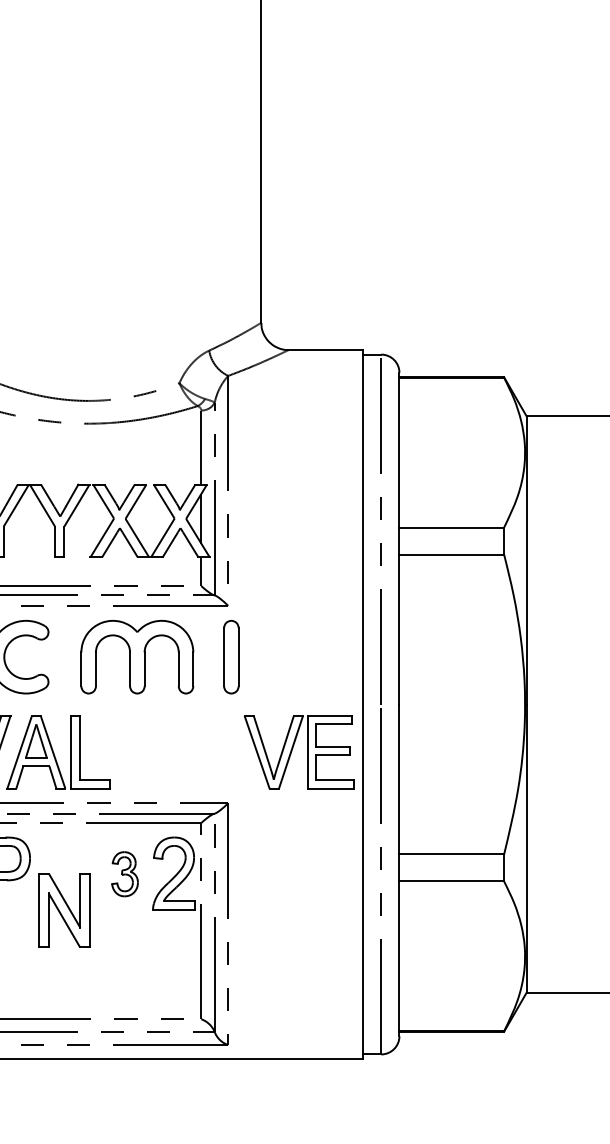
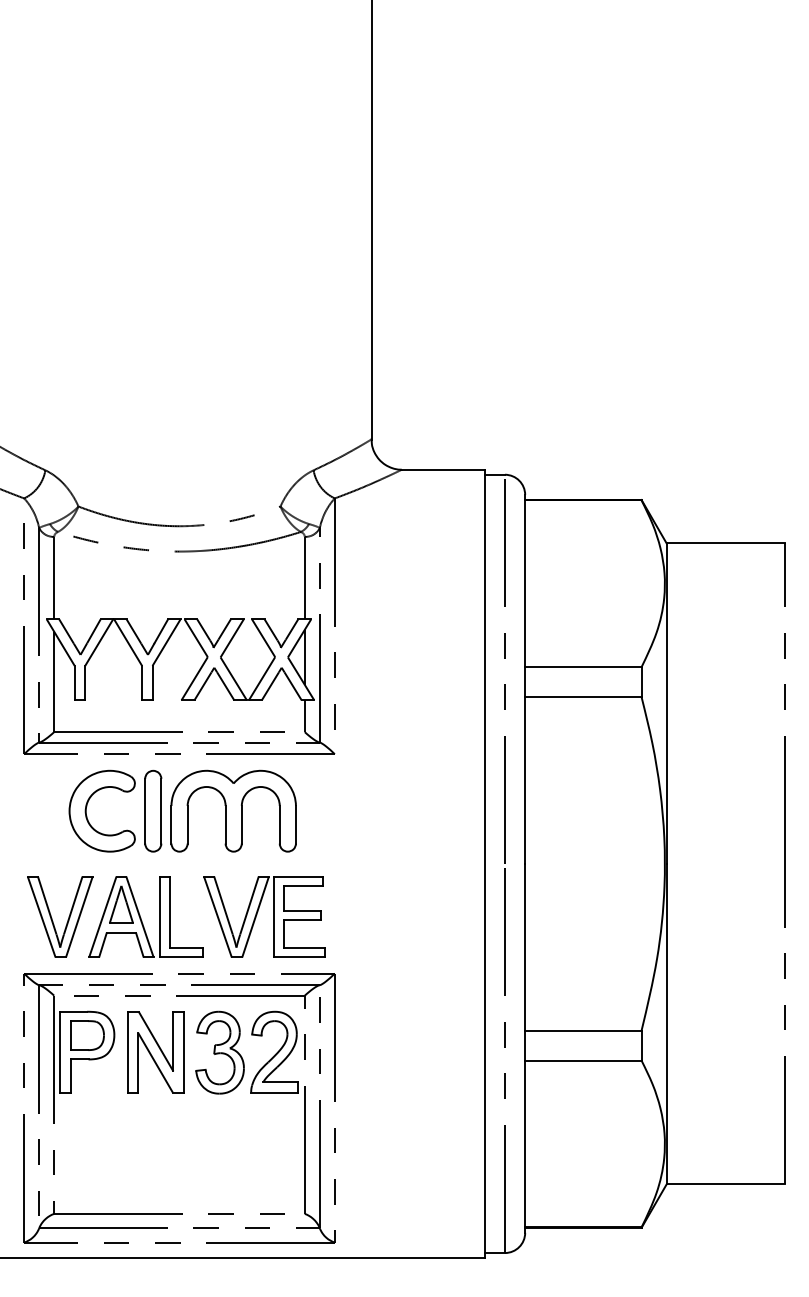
part: (231, 657) -> (153, 811), moved
part: (292, 750) -> (257, 915), moved
part: (124, 874) -> (219, 1052), size x1.67
part: (64, 910) -> (155, 1052), moved

